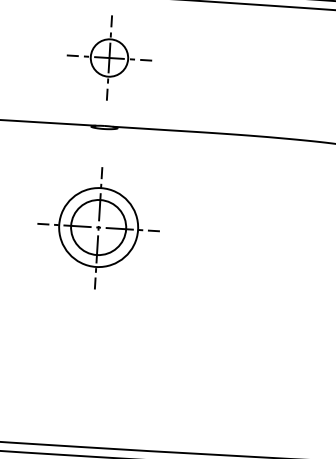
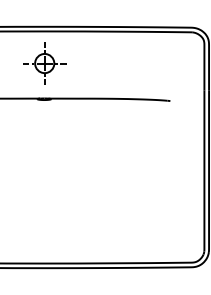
part: (98, 227) -> (44, 150), removed

